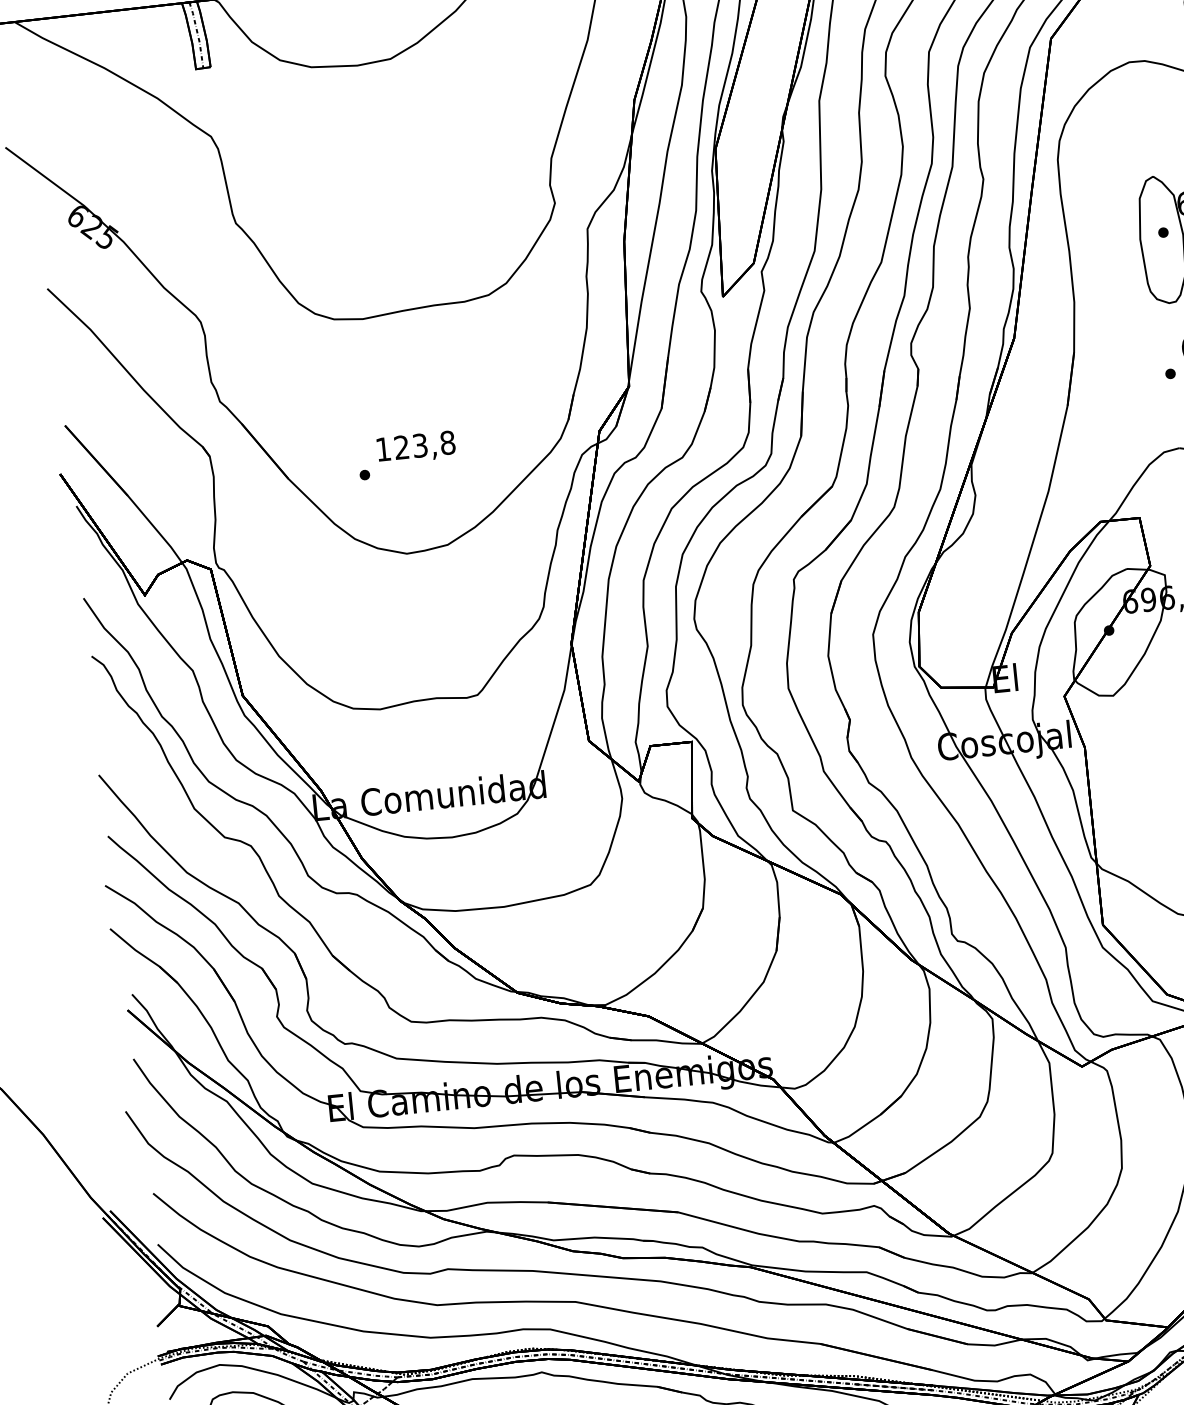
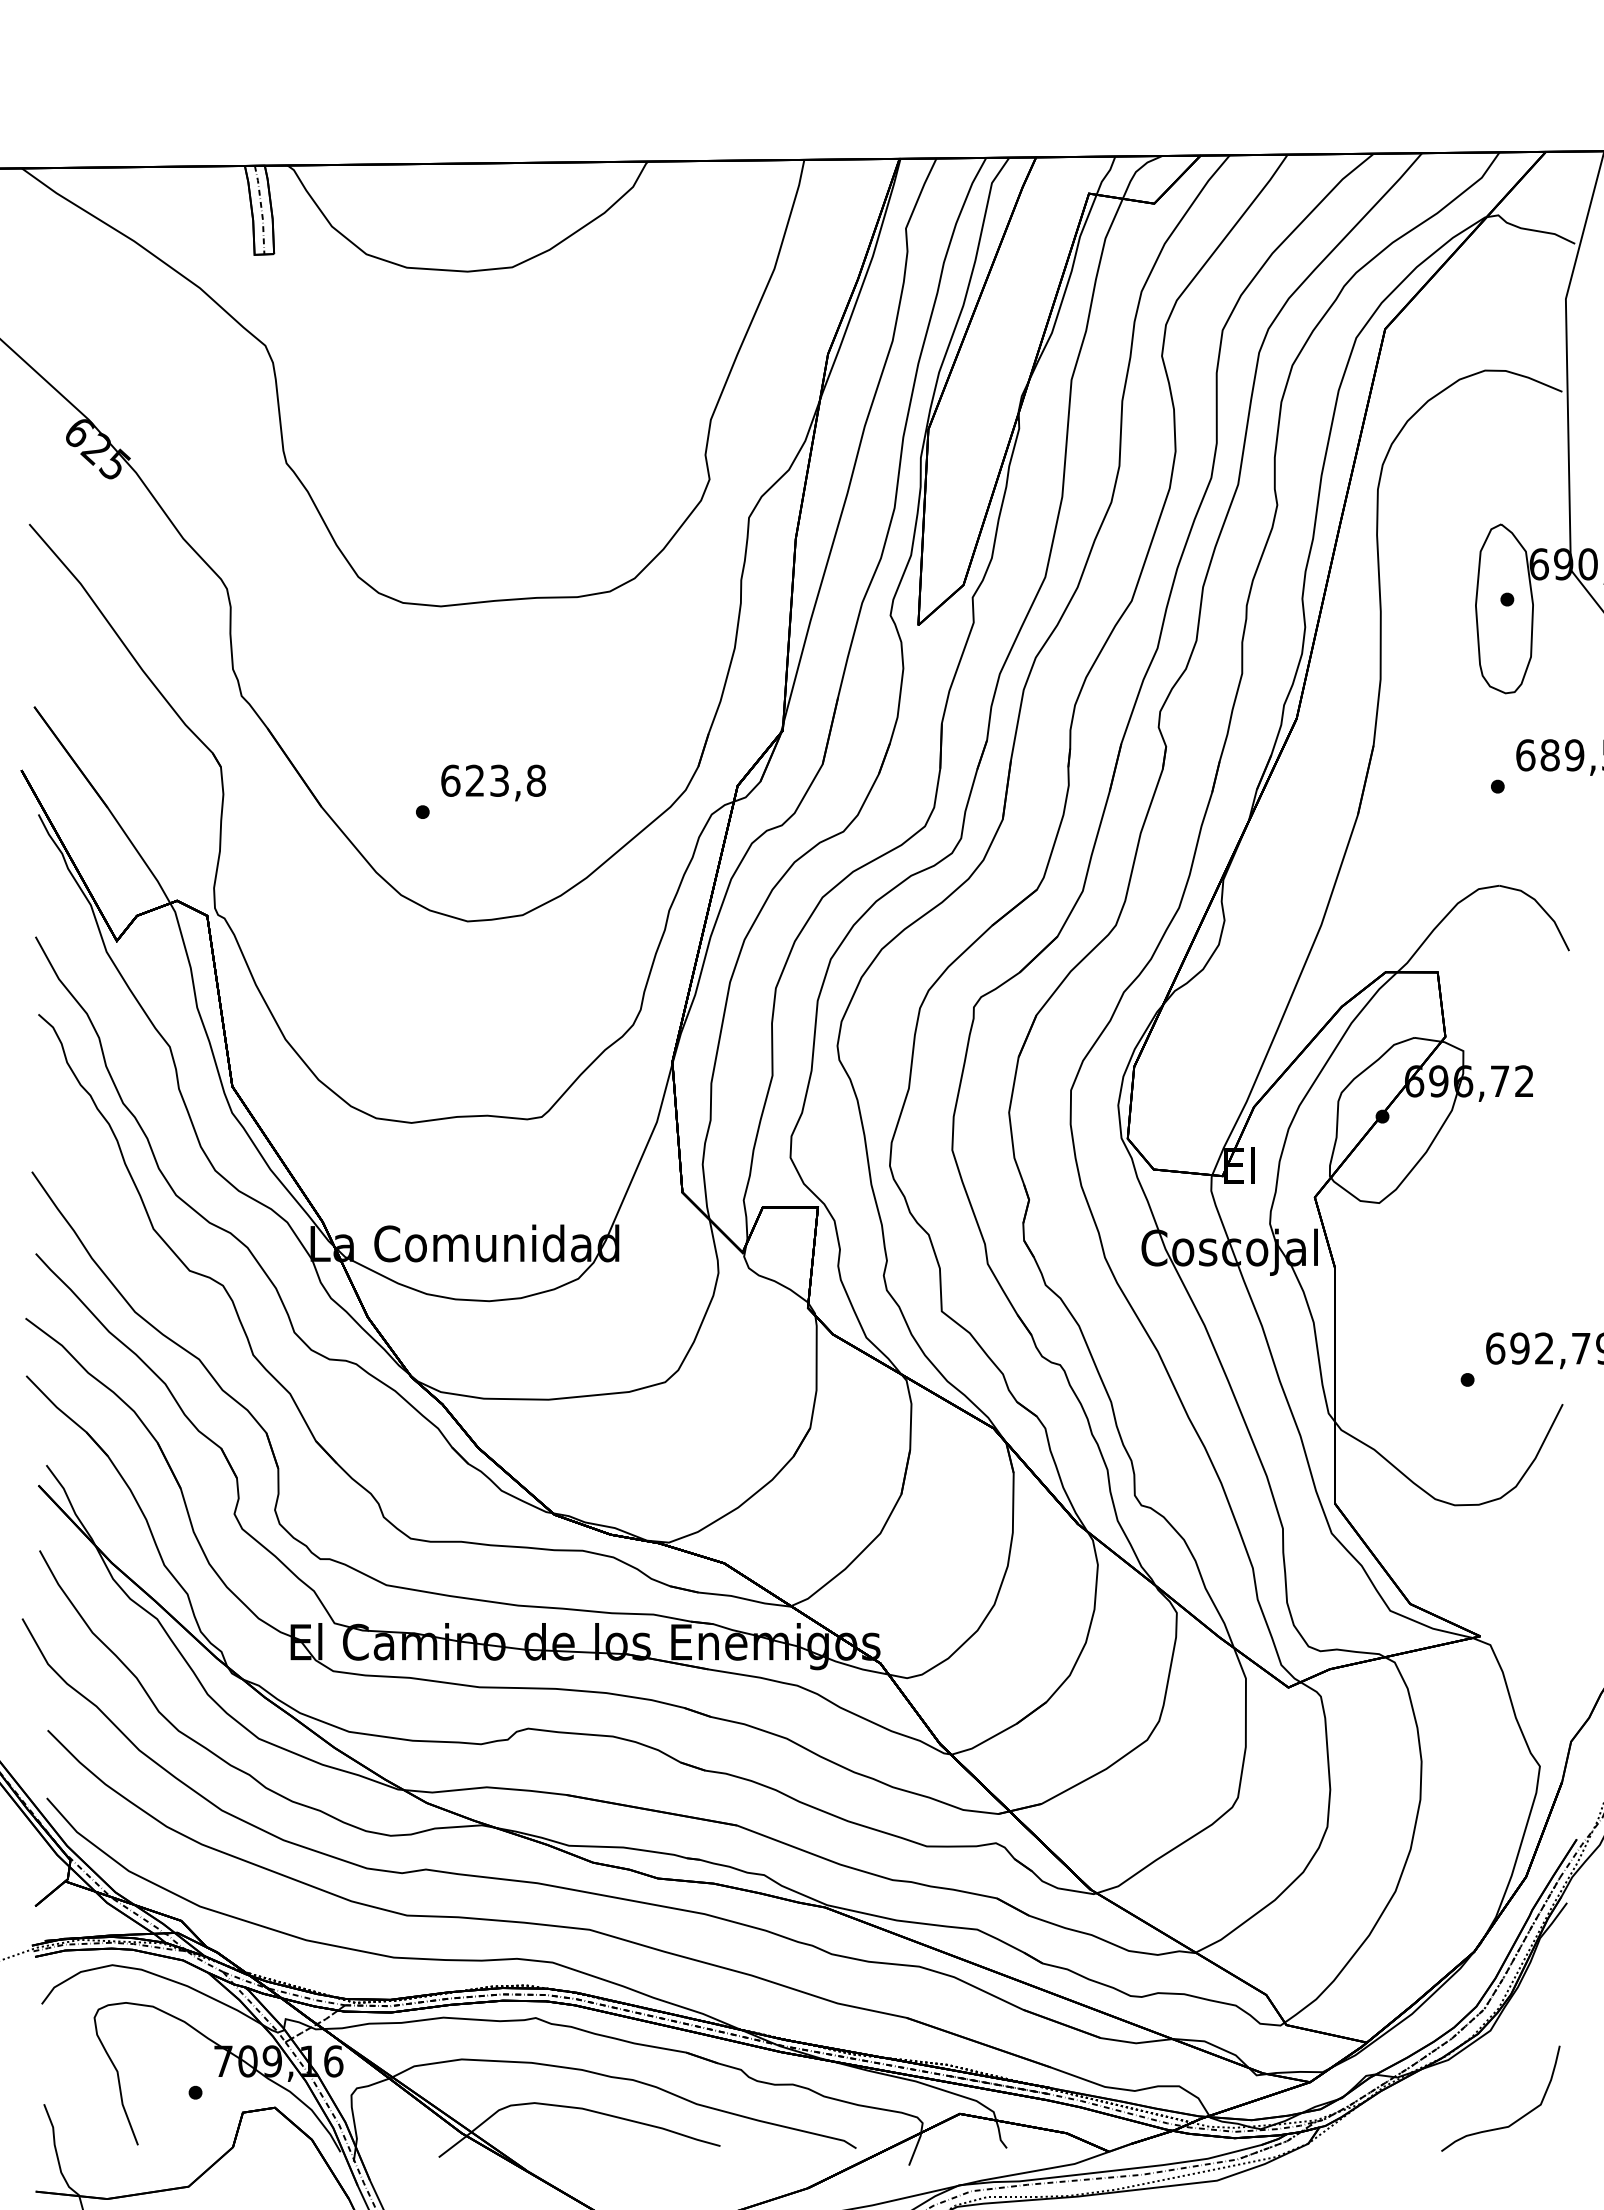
text: (383, 449) -> (450, 780), 123,8 -> 623,8

